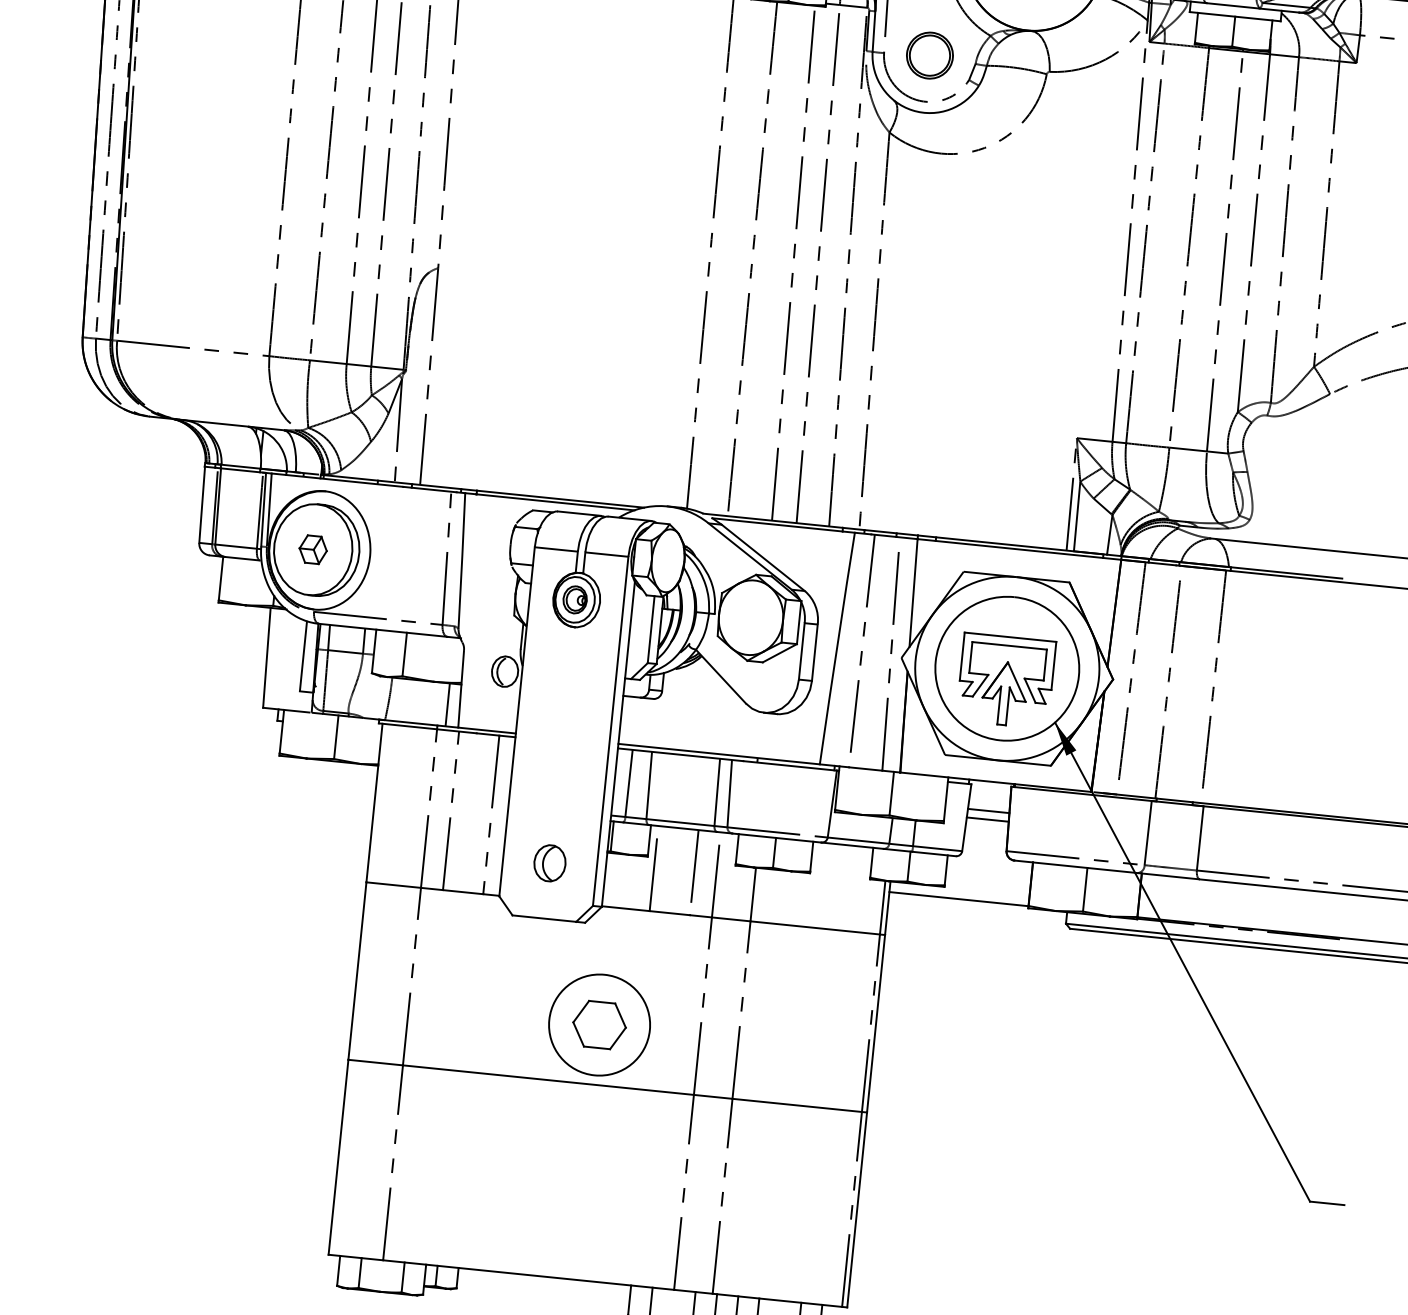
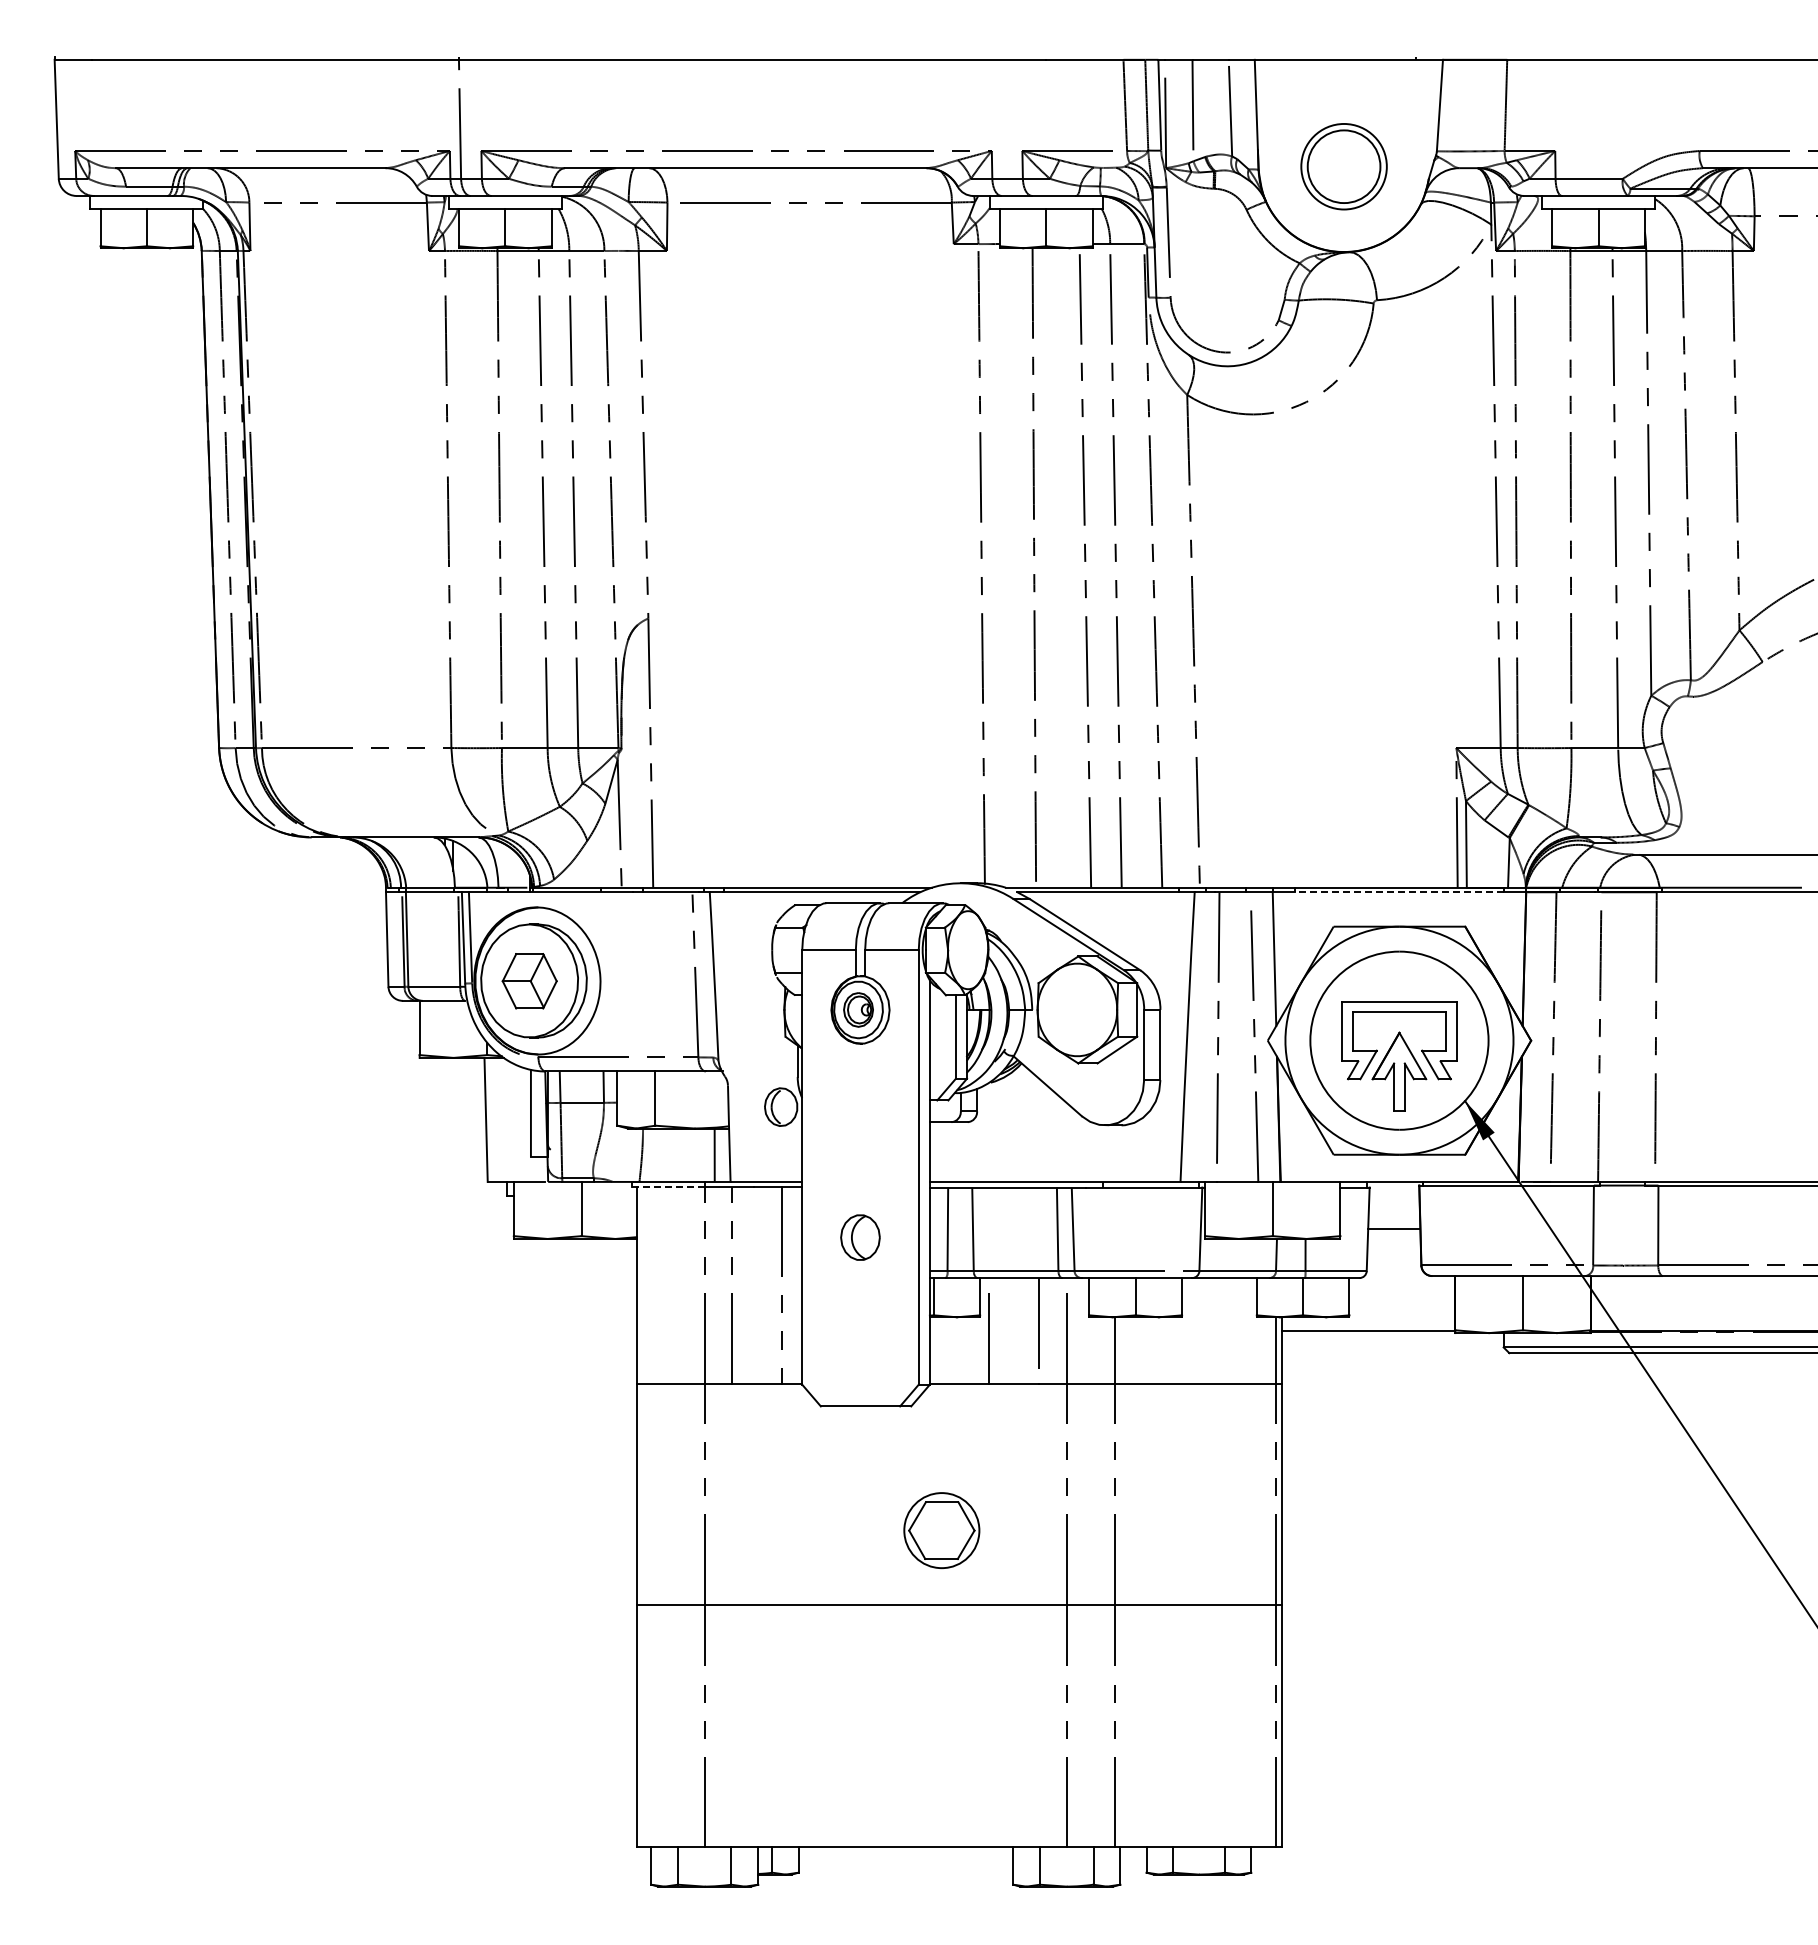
part: (930, 55) -> (1227, 294), removed
part: (313, 549) -> (529, 980), size x1.6
line: (1018, 549) -> (1398, 892), solid -> dashed
line: (407, 726) -> (667, 1186), solid -> dashed
line: (988, 811) -> (1394, 1218), removed
part: (549, 863) -> (860, 1237), moved
circle: (599, 1024) -> (941, 1530), size x0.6

